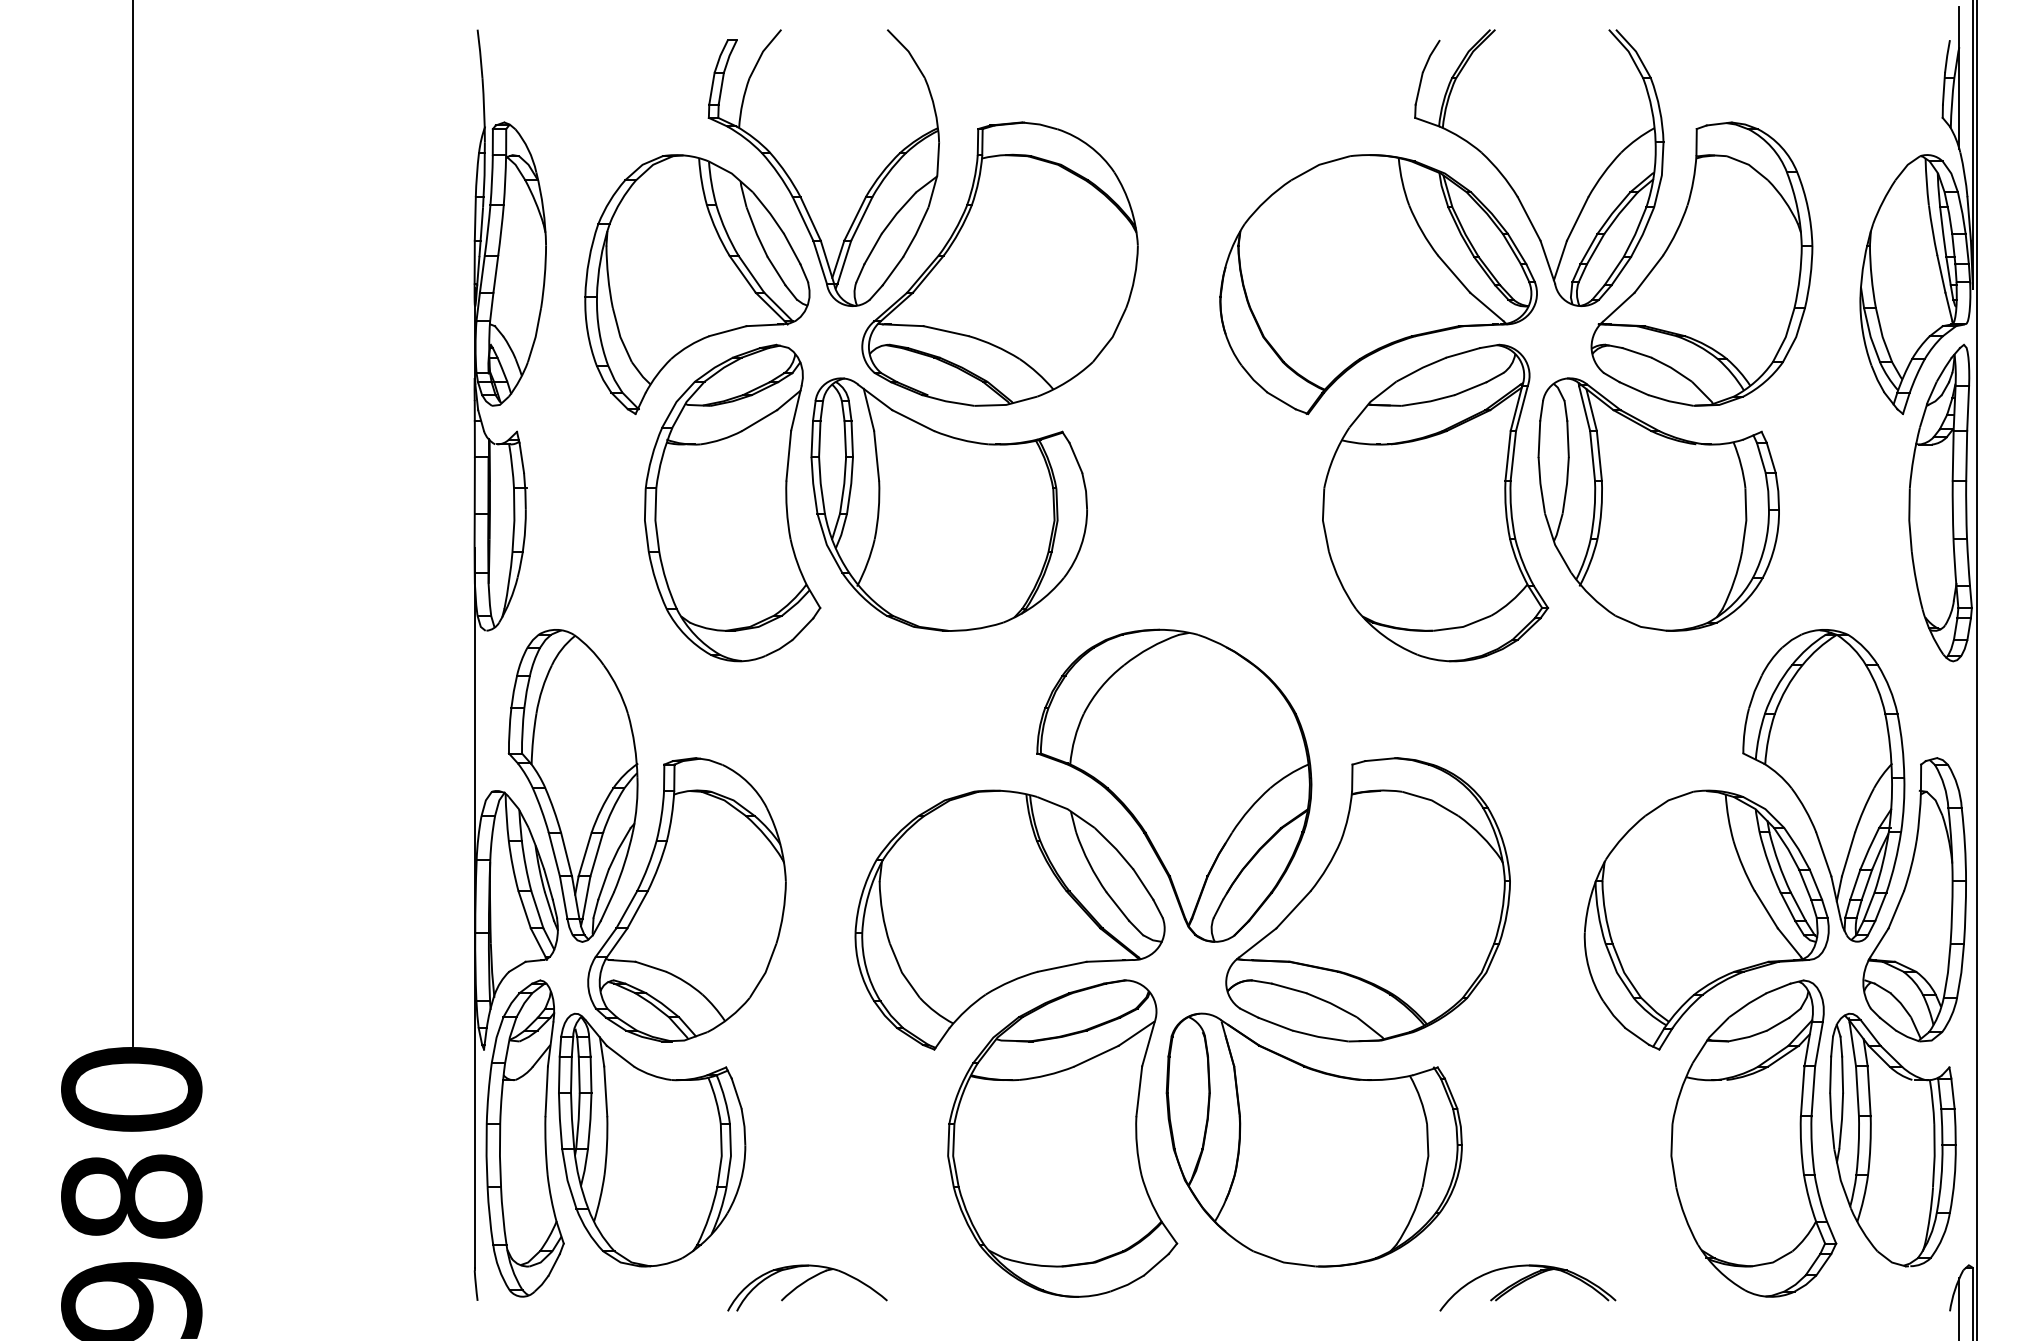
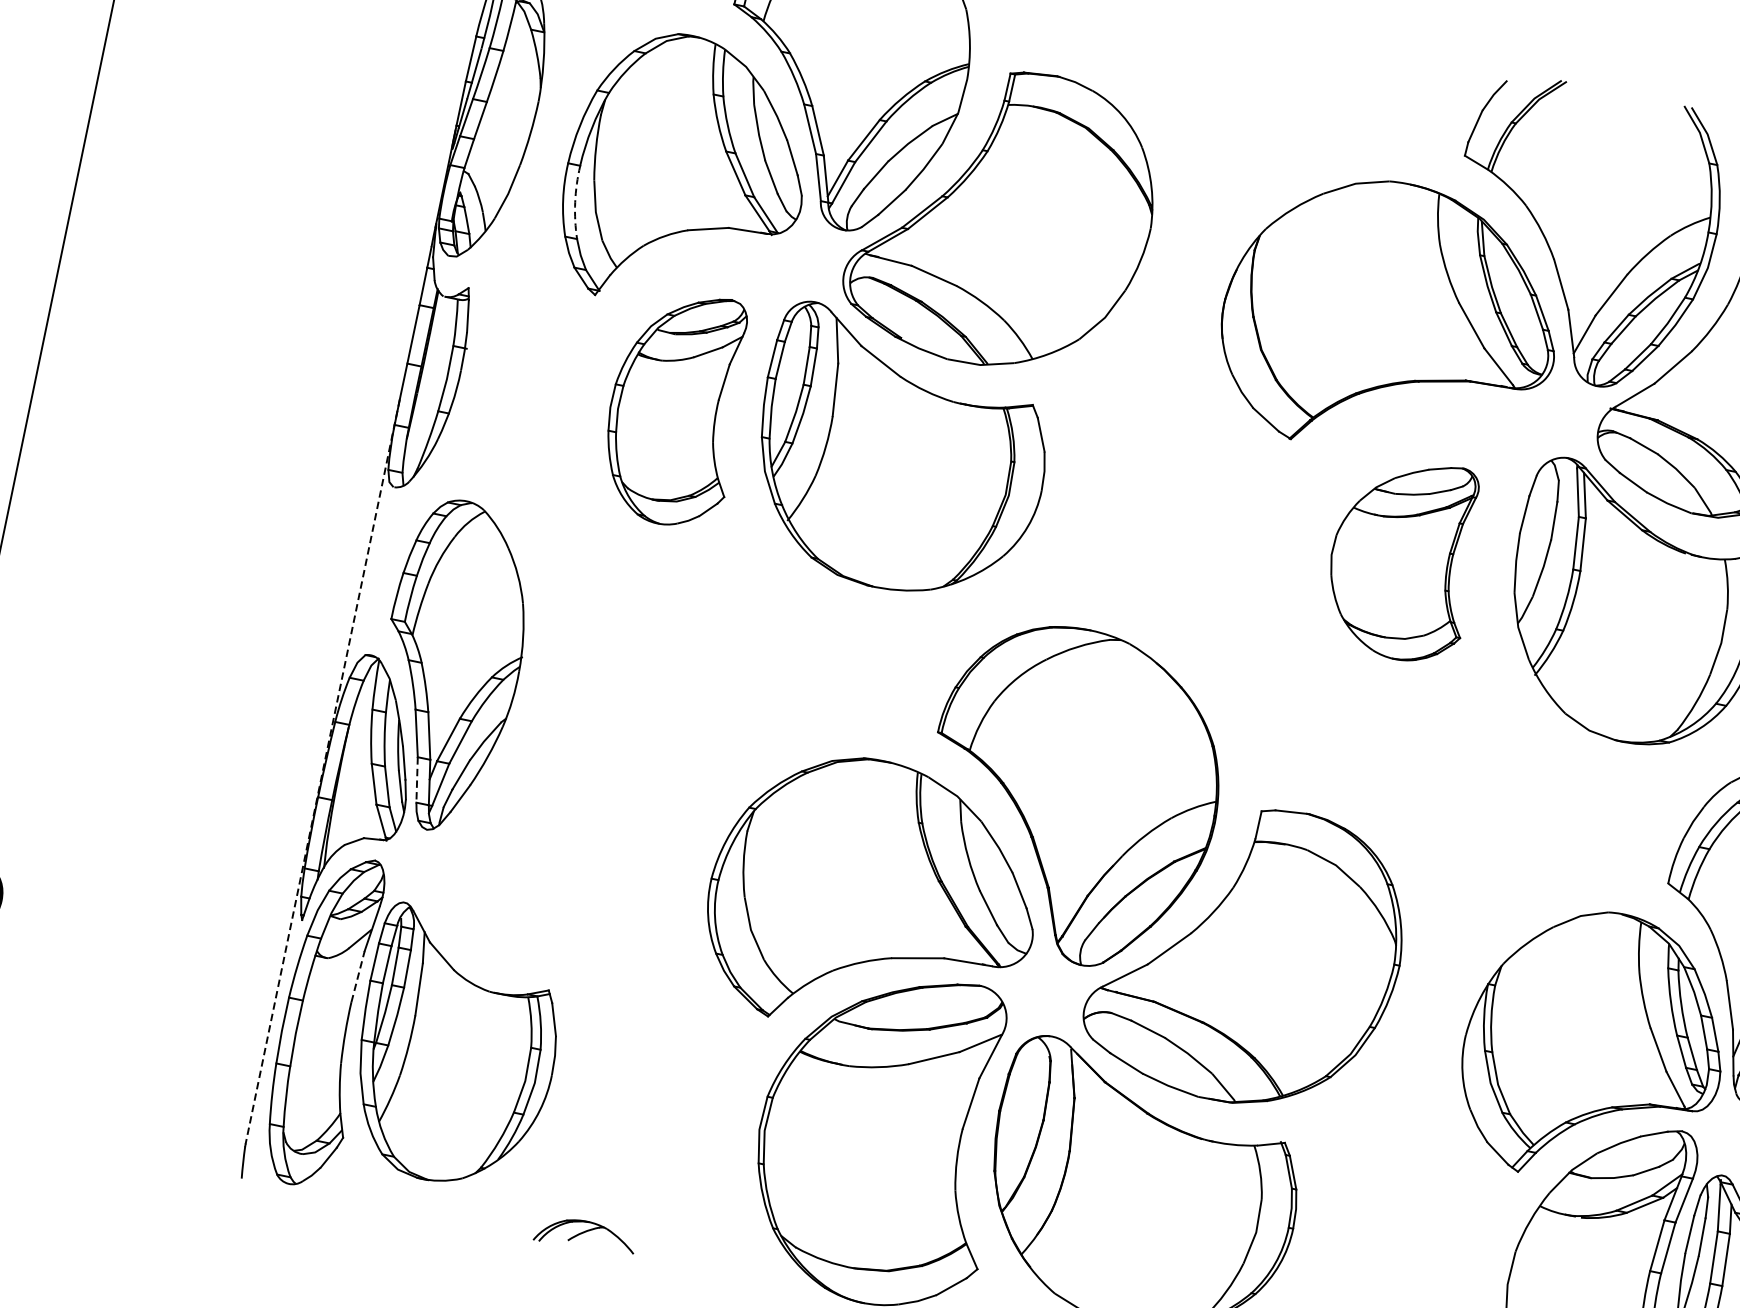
arc: (599, 331) -> (575, 201), solid -> dashed
part: (732, 502) -> (676, 407), size x0.7
part: (1435, 502) -> (1403, 557), size x0.6
line: (563, 897) -> (416, 779), solid -> dashed
part: (686, 899) -> (543, 808), removed
line: (474, 908) -> (322, 772), solid -> dashed
line: (546, 1091) -> (357, 976), solid -> dashed
part: (807, 1287) -> (585, 1235), size x0.6

